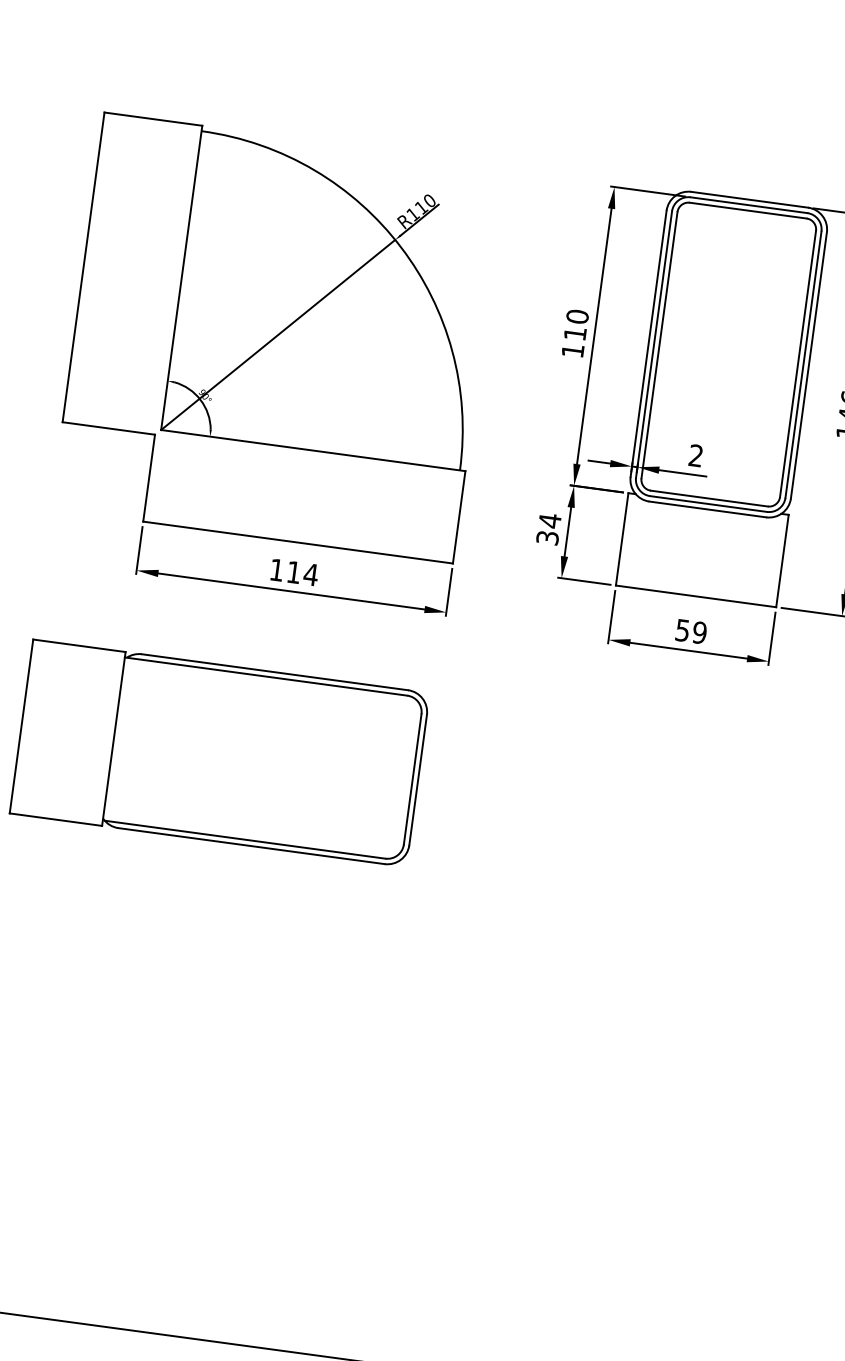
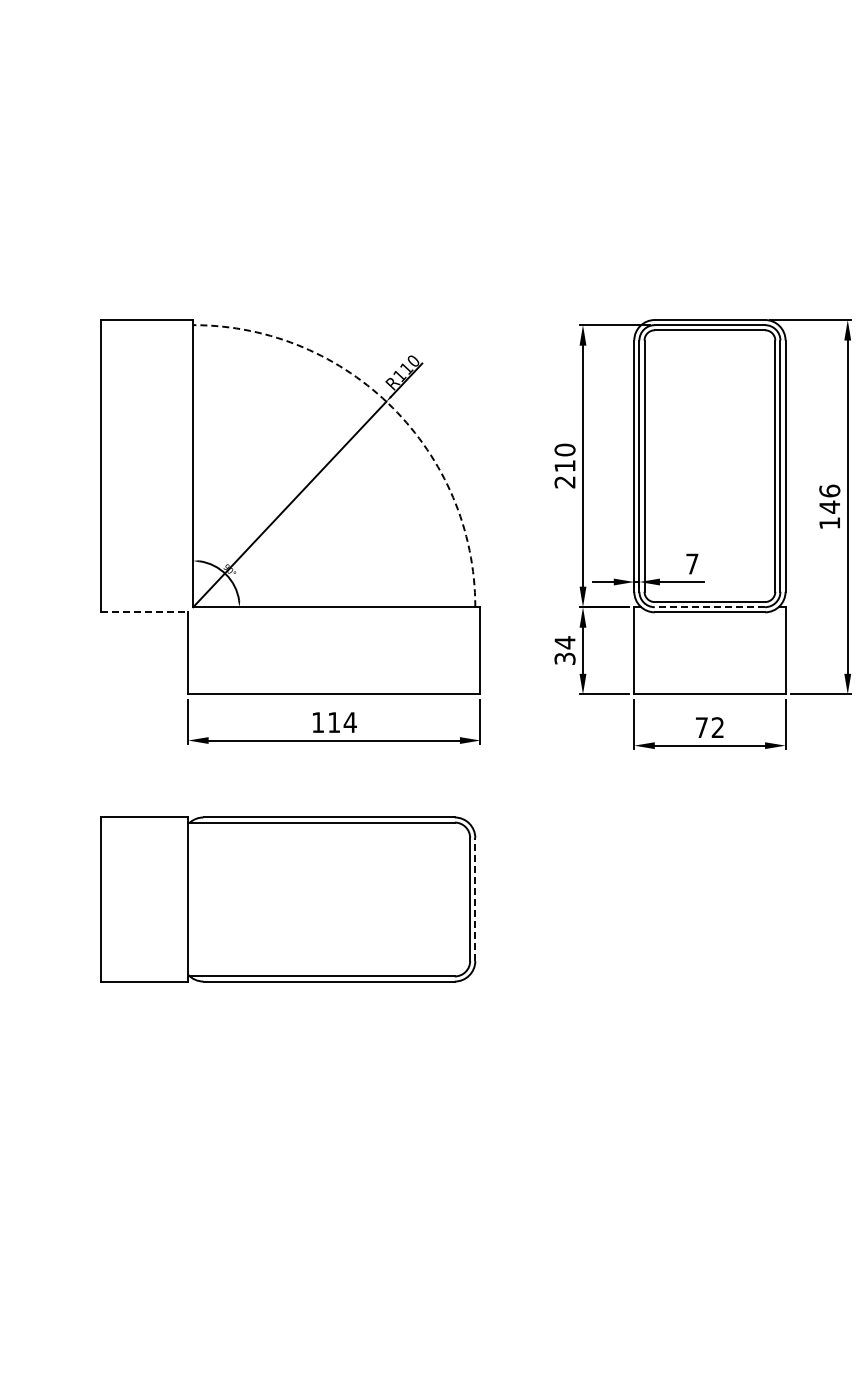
arc: (400, 246) -> (392, 407), solid -> dashed
text: (572, 351) -> (564, 482), 110 -> 210
line: (108, 428) -> (144, 612), solid -> dashed
text: (696, 455) -> (692, 563), 2 -> 7
line: (708, 504) -> (709, 607), solid -> dashed
text: (690, 631) -> (709, 727), 59 -> 72
line: (418, 780) -> (475, 899), solid -> dashed

